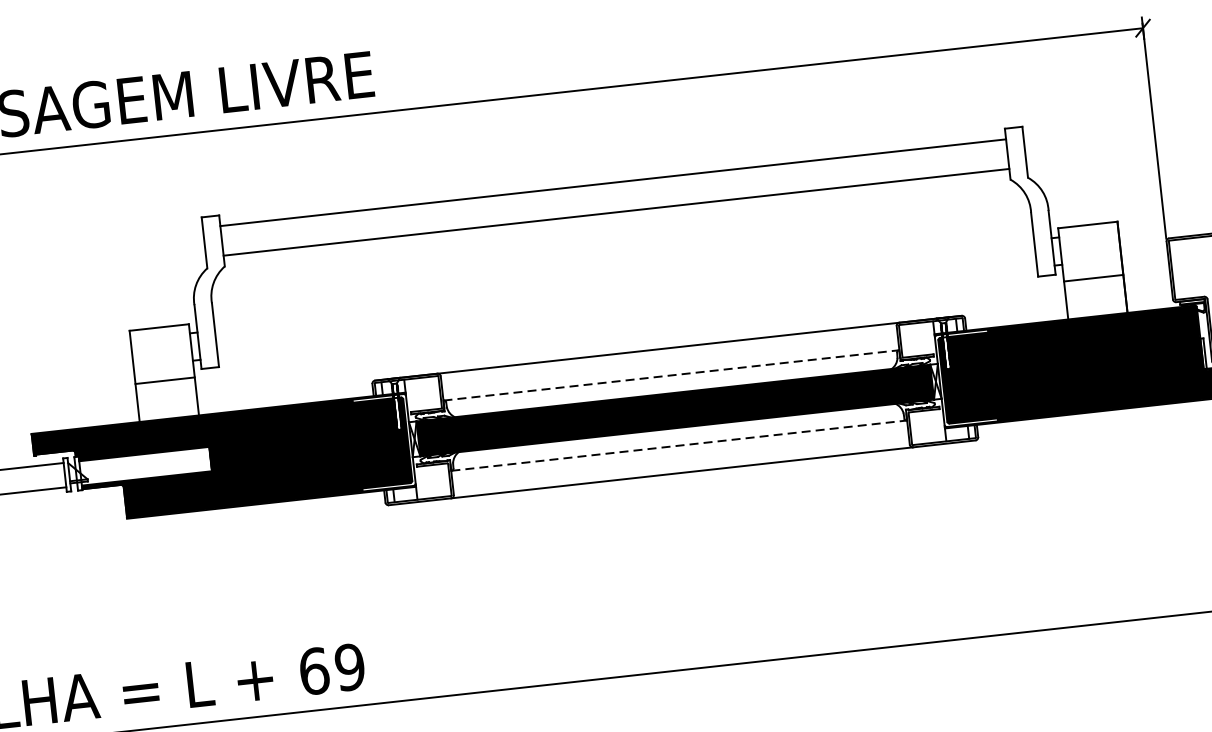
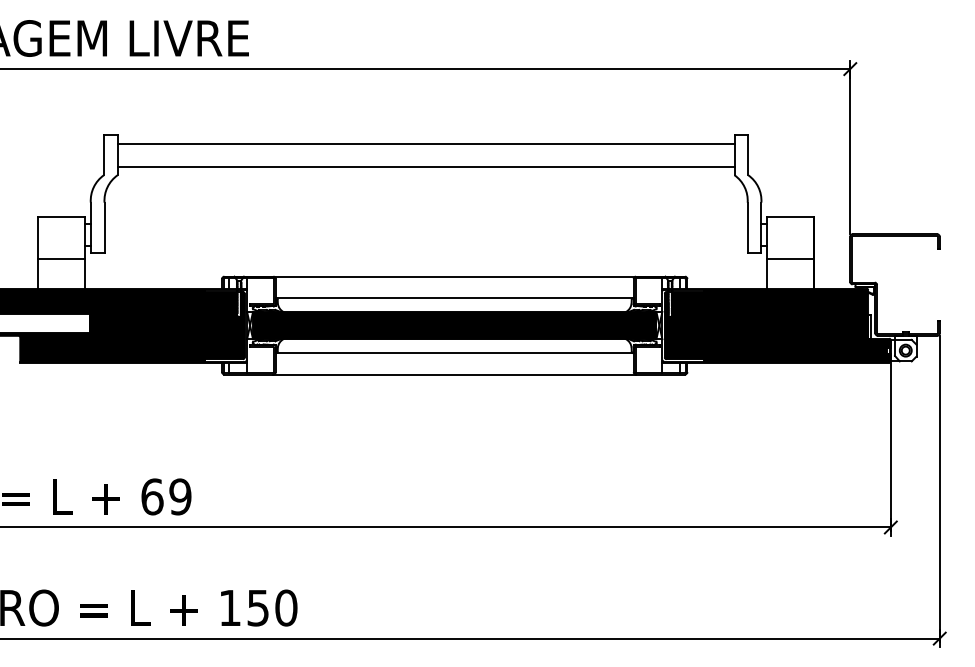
line: (671, 376) -> (454, 298), dashed -> solid
line: (678, 446) -> (454, 353), dashed -> solid

